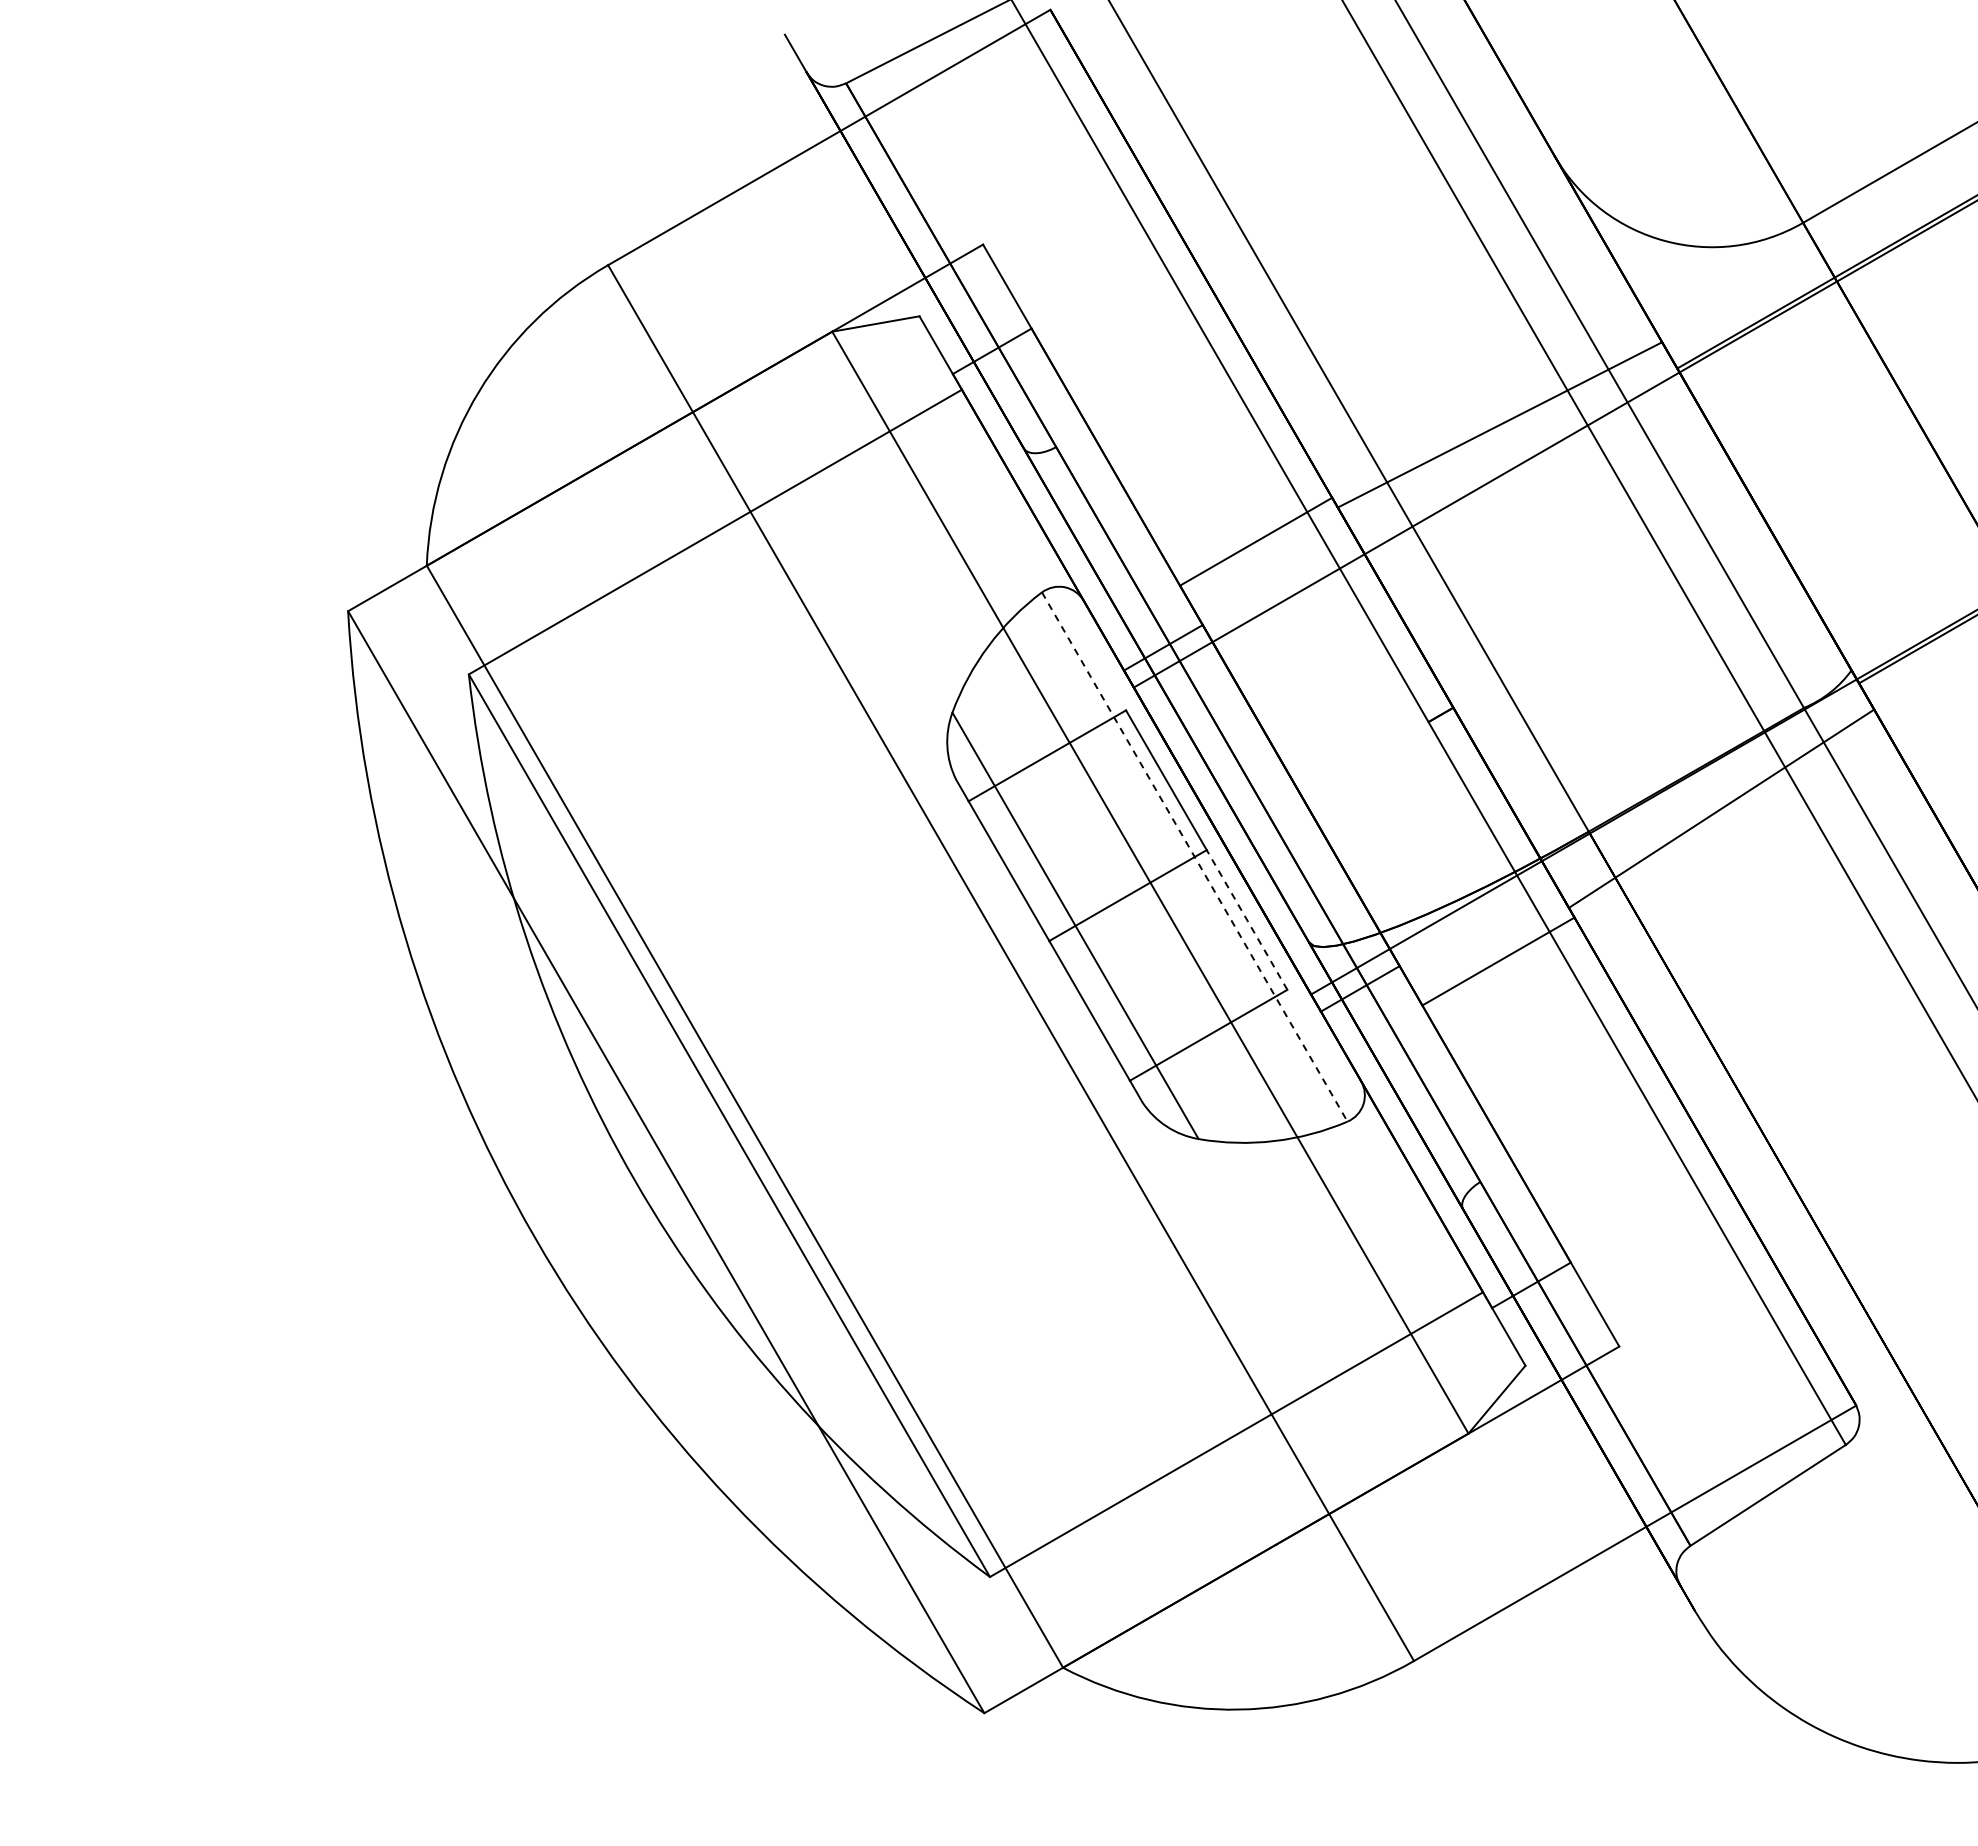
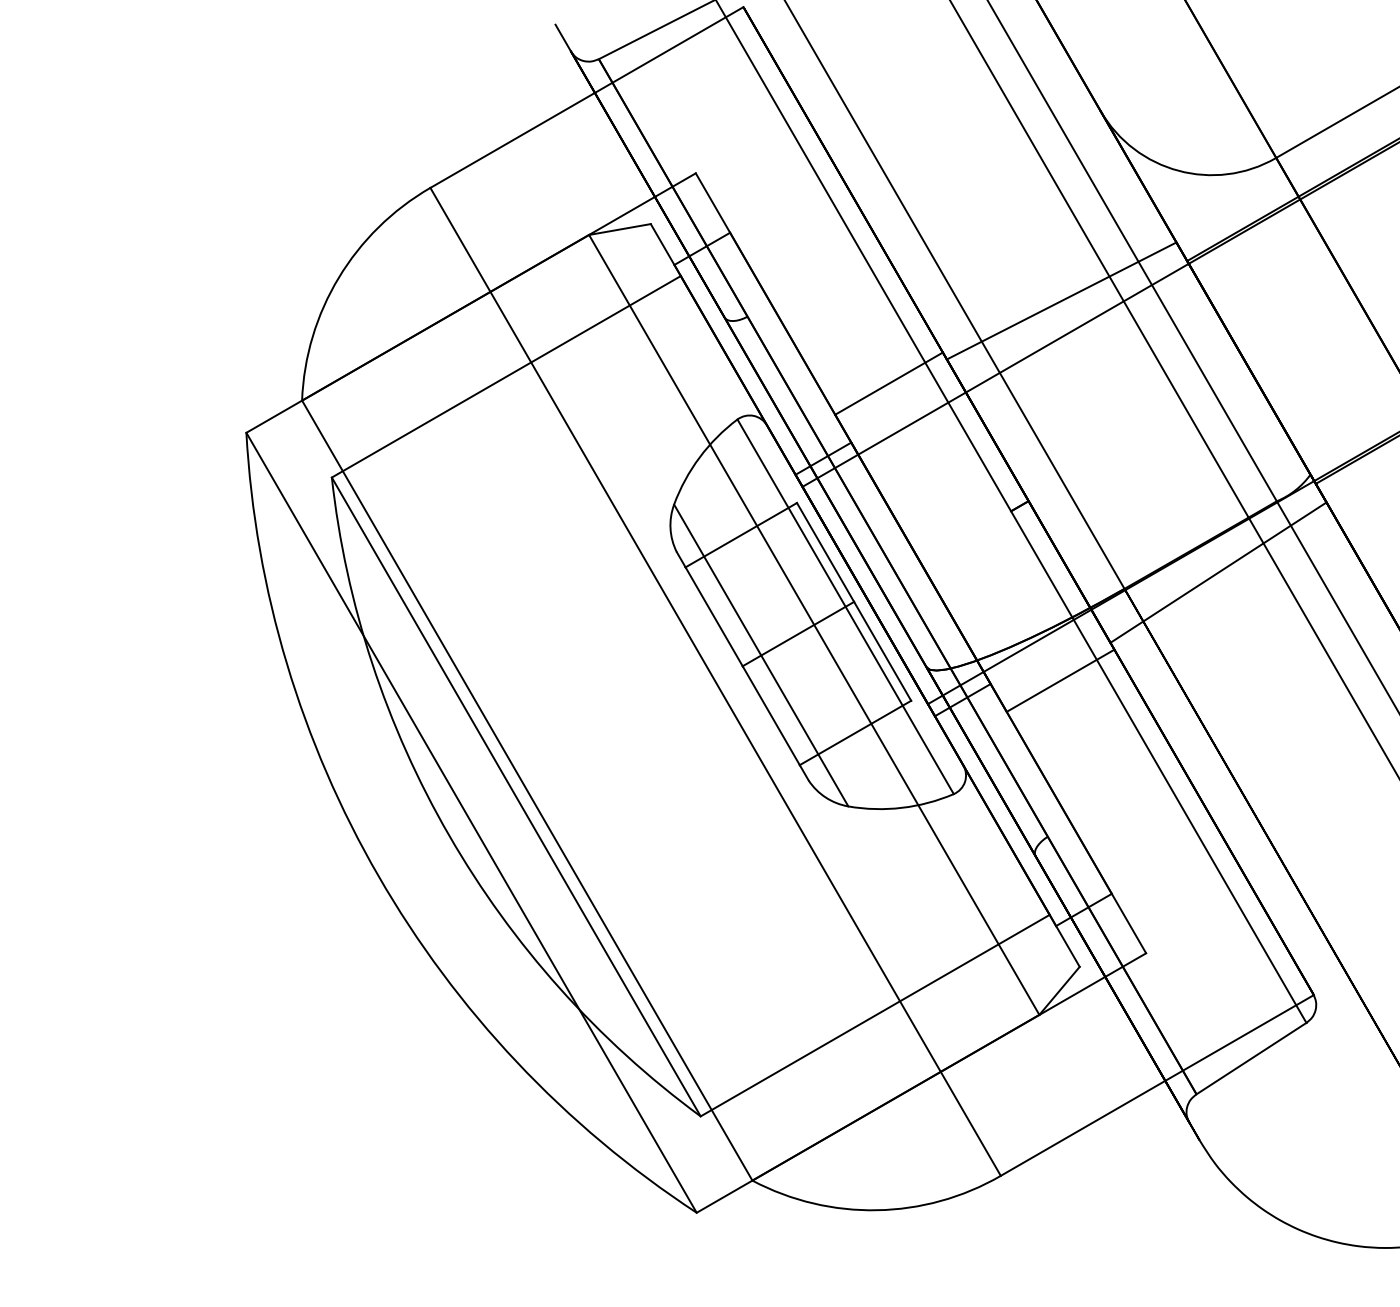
line: (1194, 857) -> (845, 607), dashed -> solid
line: (1247, 919) -> (882, 651), dashed -> solid

